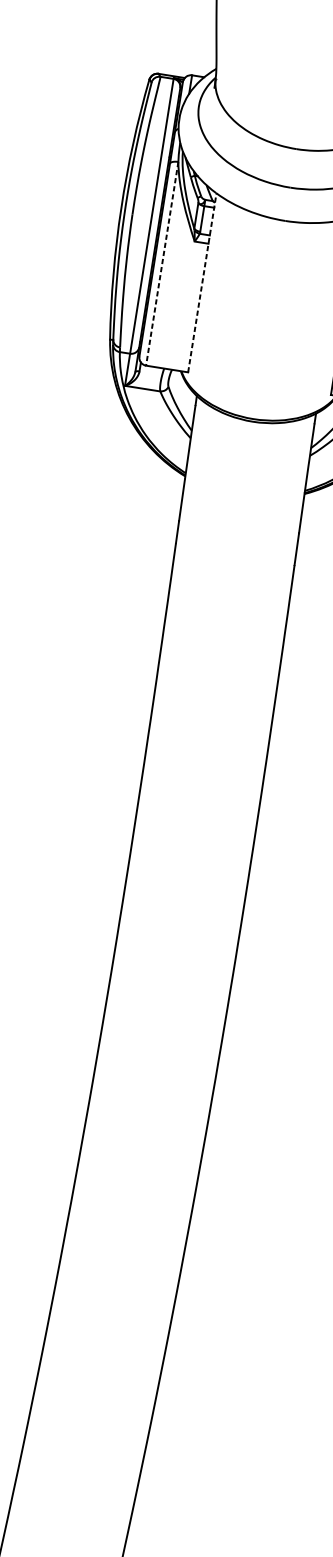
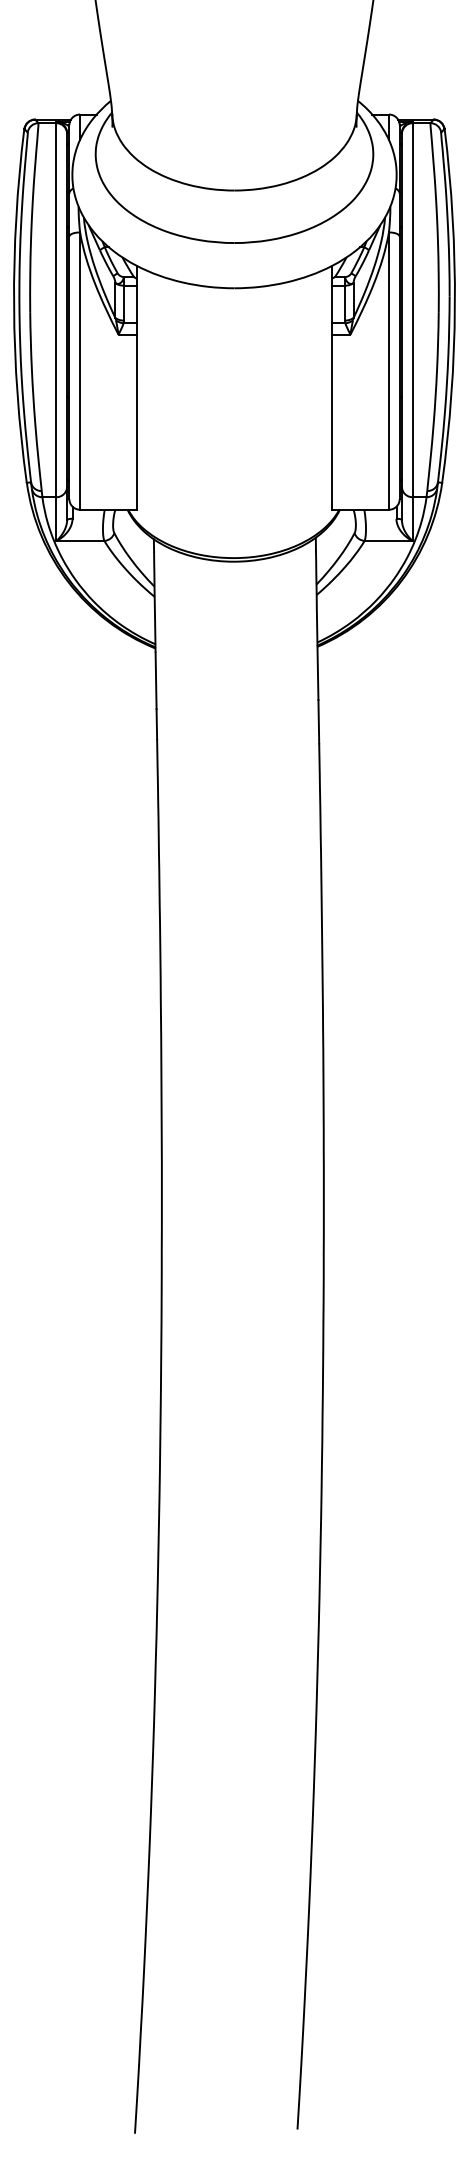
line: (162, 264) -> (80, 371), dashed -> solid
line: (202, 282) -> (137, 387), dashed -> solid

